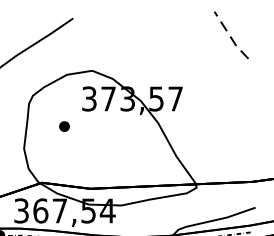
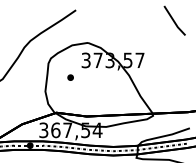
line: (230, 36) -> (174, 21), dashed -> solid

